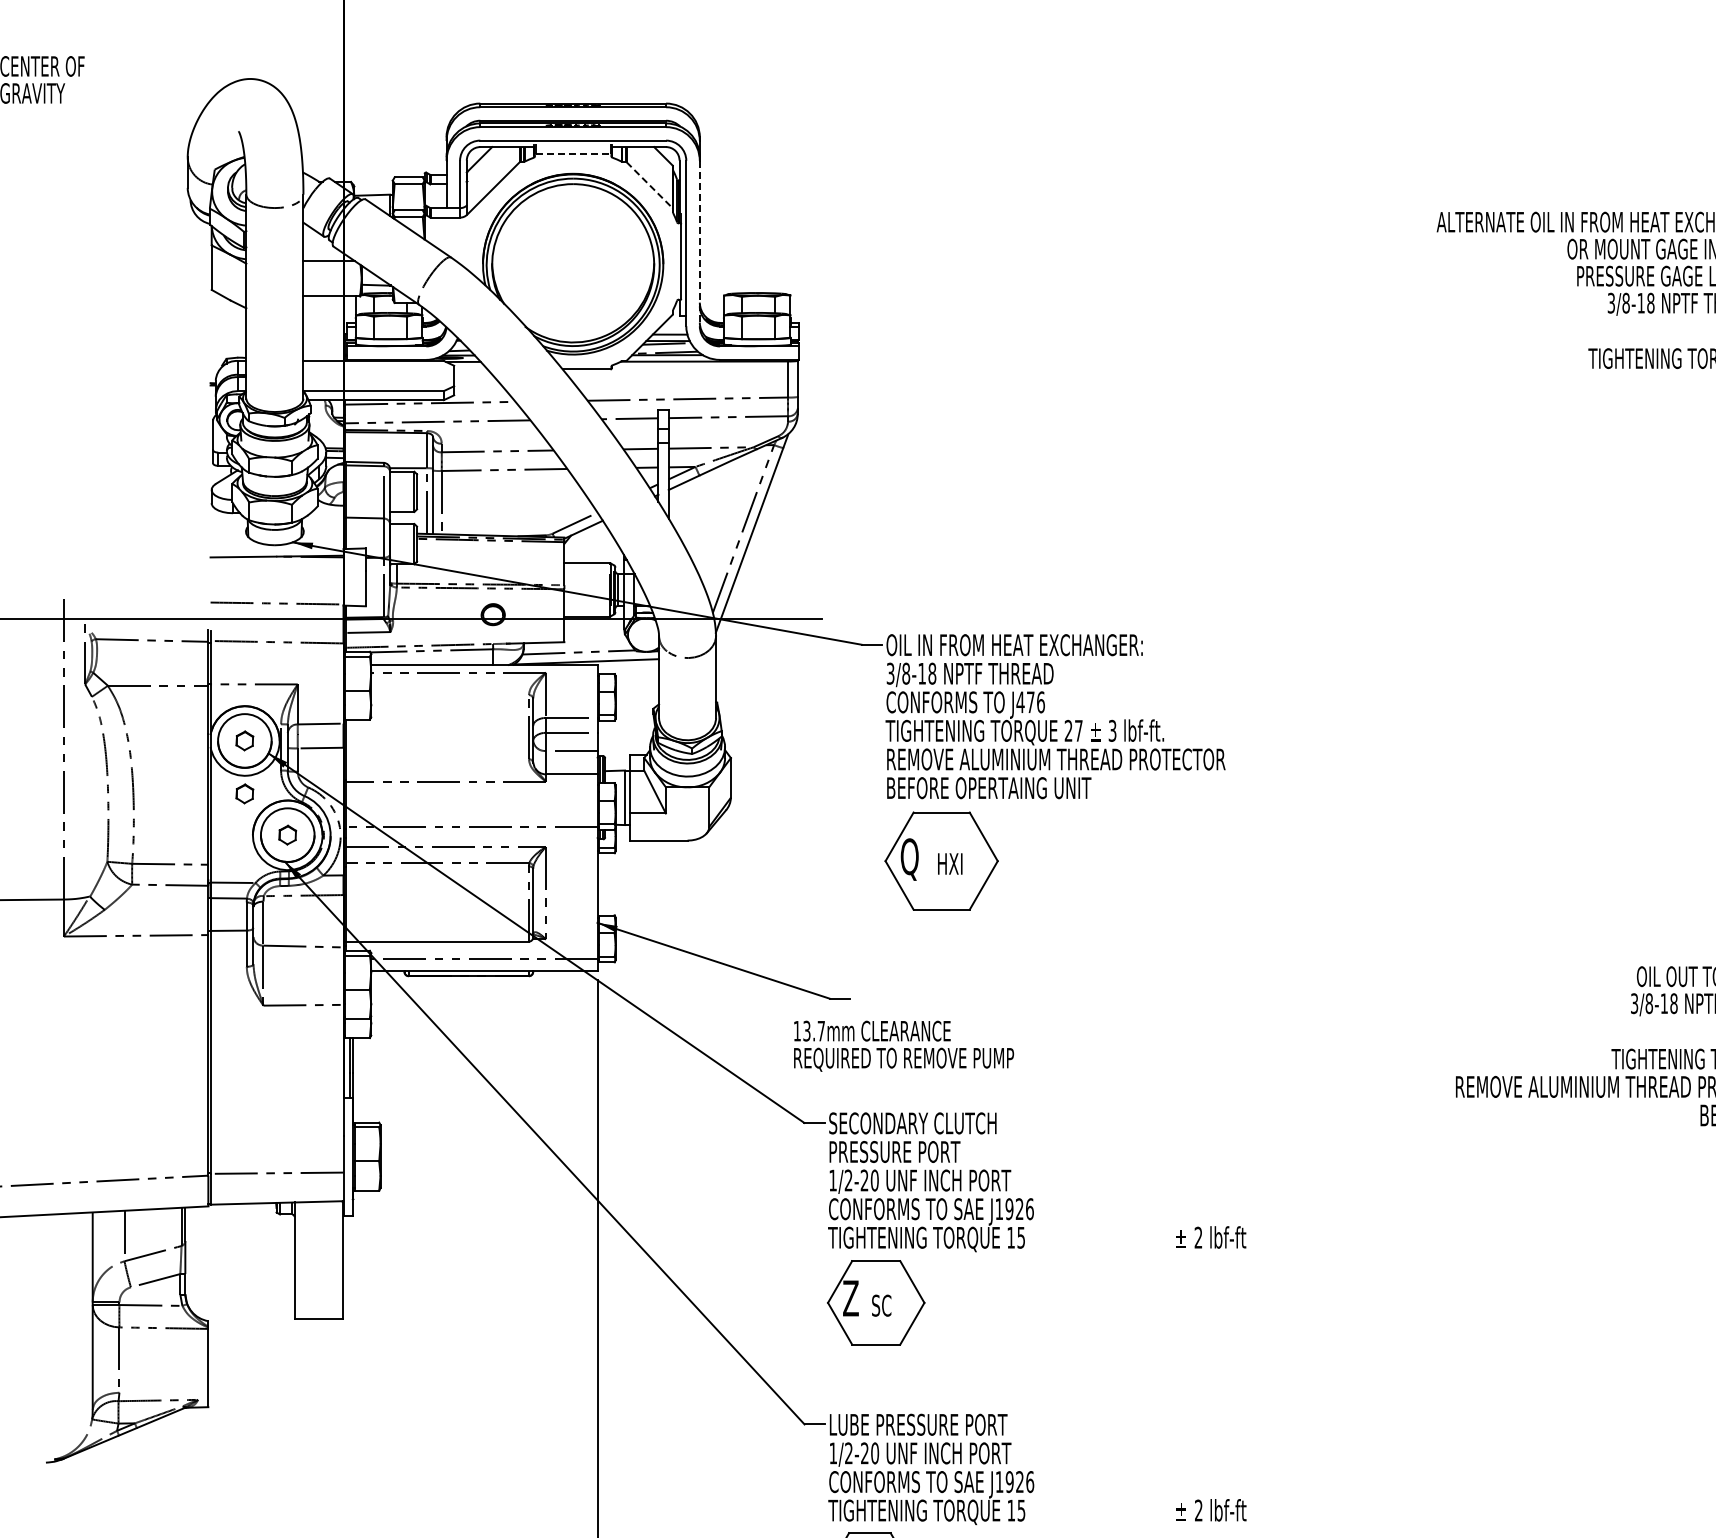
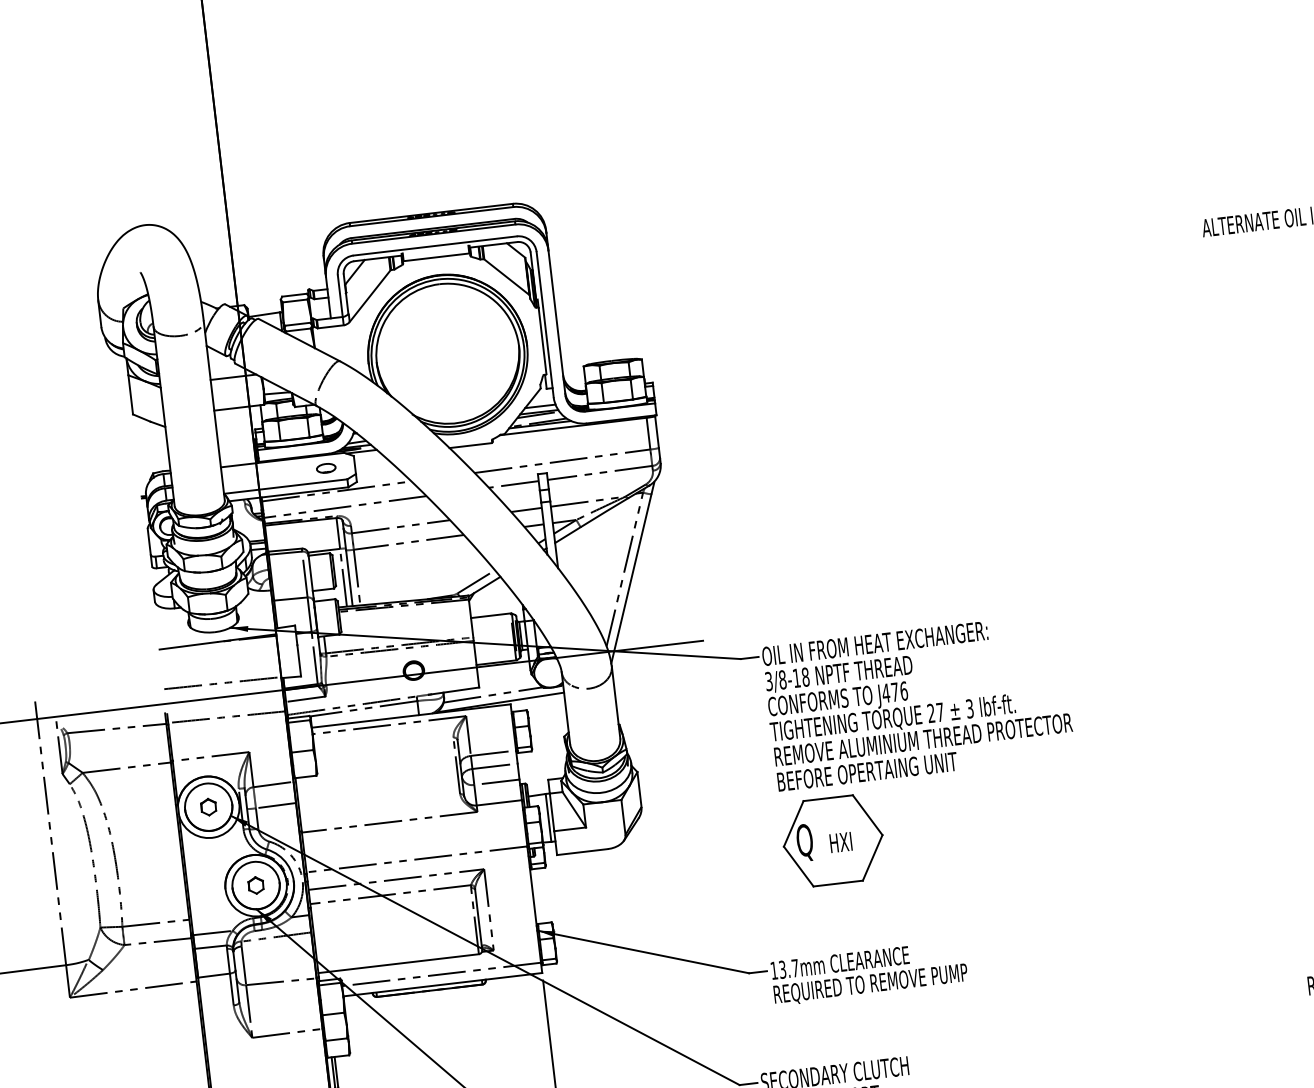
line: (573, 153) -> (436, 257), dashed -> solid
line: (649, 185) -> (506, 277), dashed -> solid
line: (699, 243) -> (556, 323), dashed -> solid
part: (421, 375) -> (326, 467), added
part: (244, 793) -> (213, 853), removed
text: (903, 1045) -> (868, 972), moved

